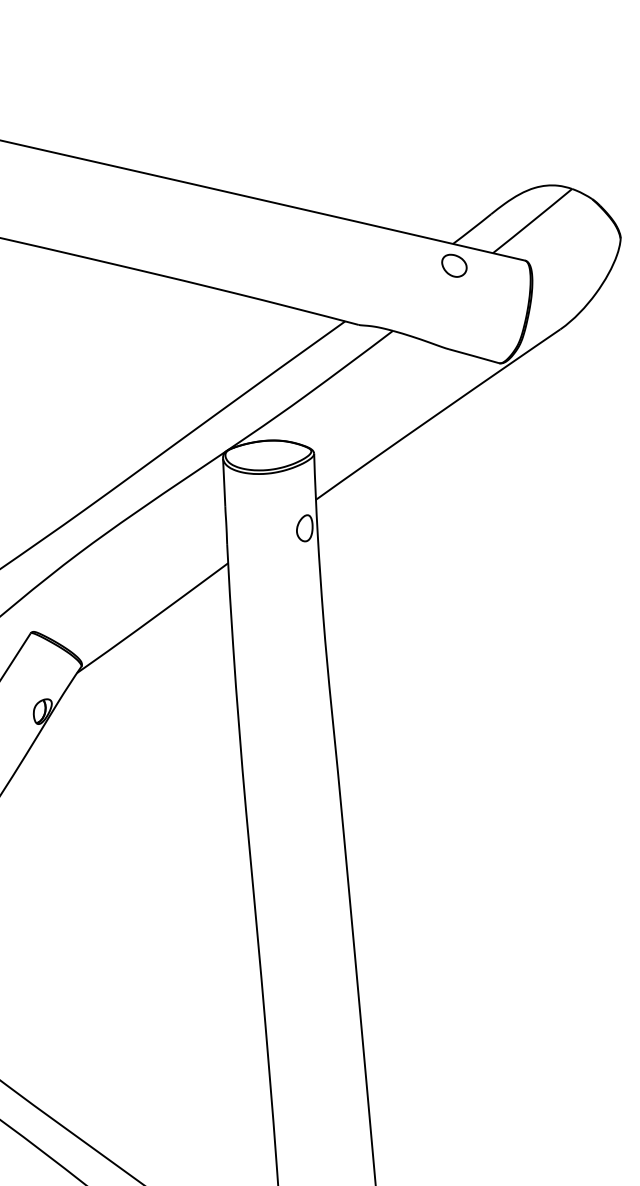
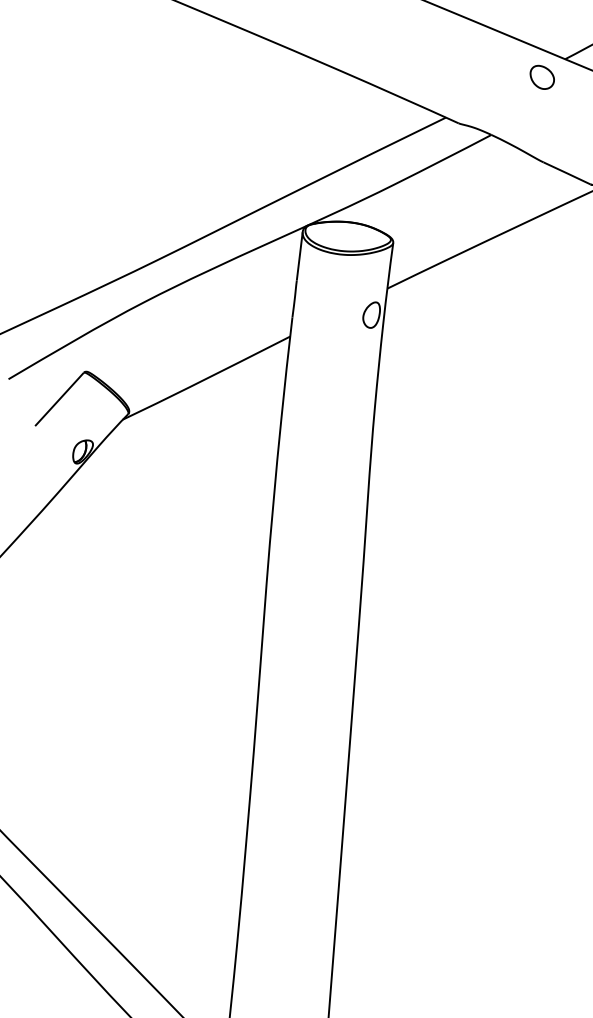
part: (454, 265) -> (542, 77), moved

